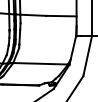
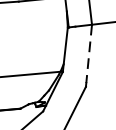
line: (87, 55) -> (88, 54), solid -> dashed

